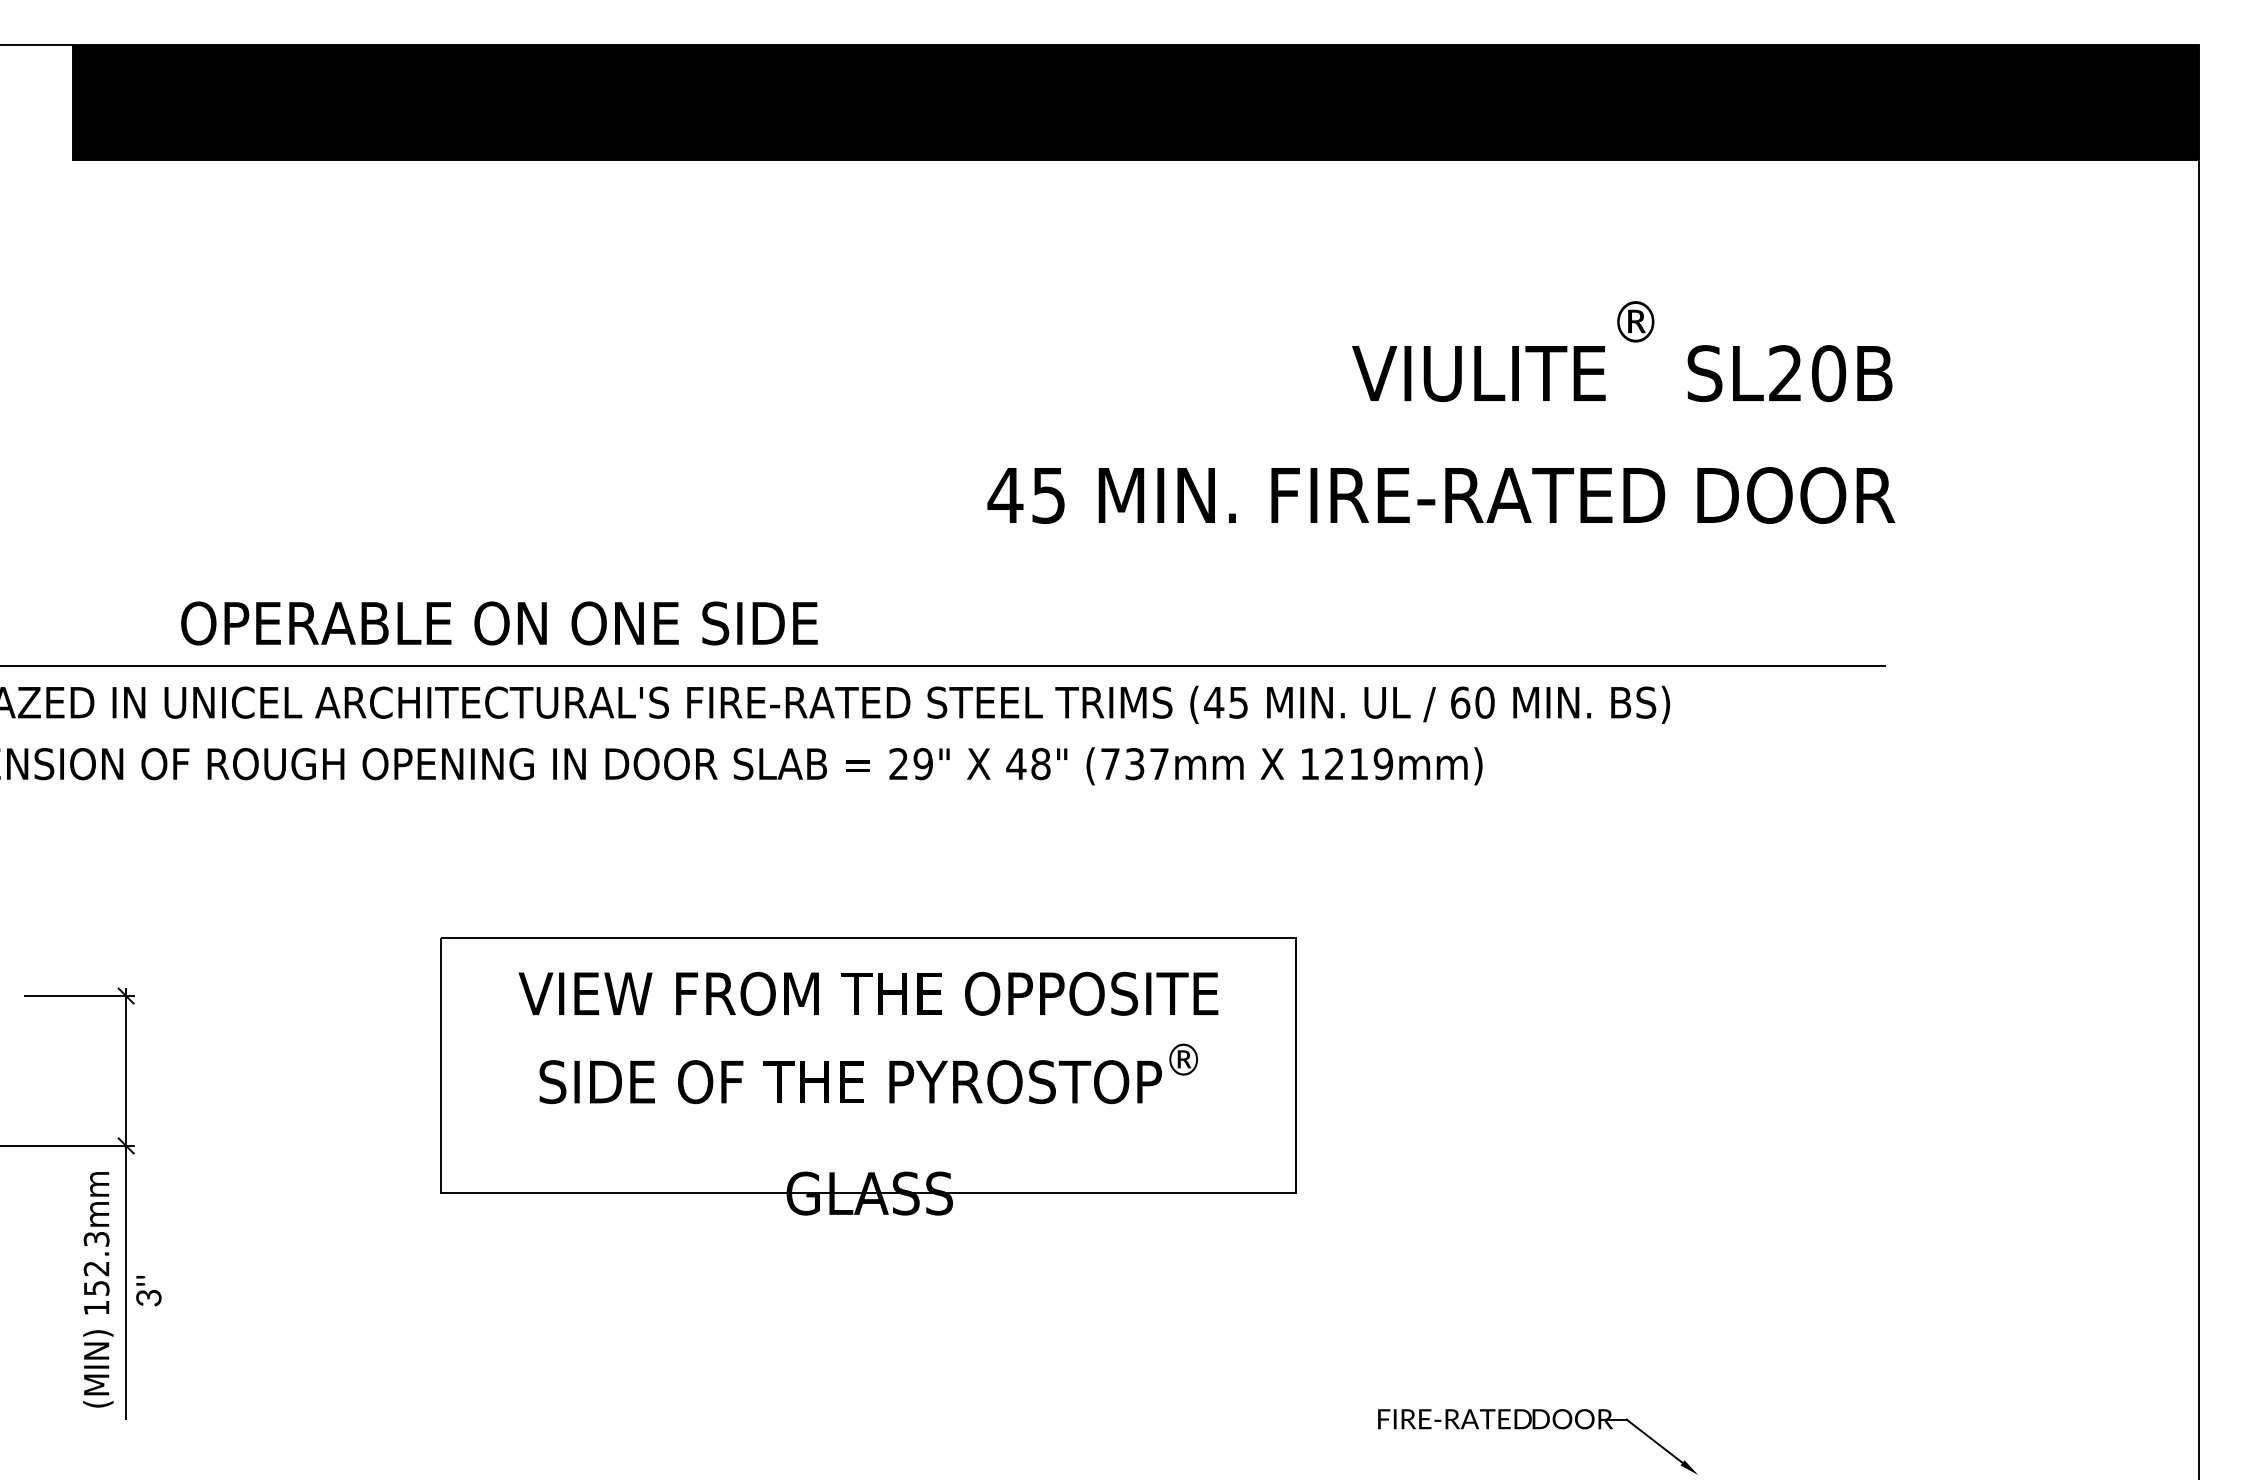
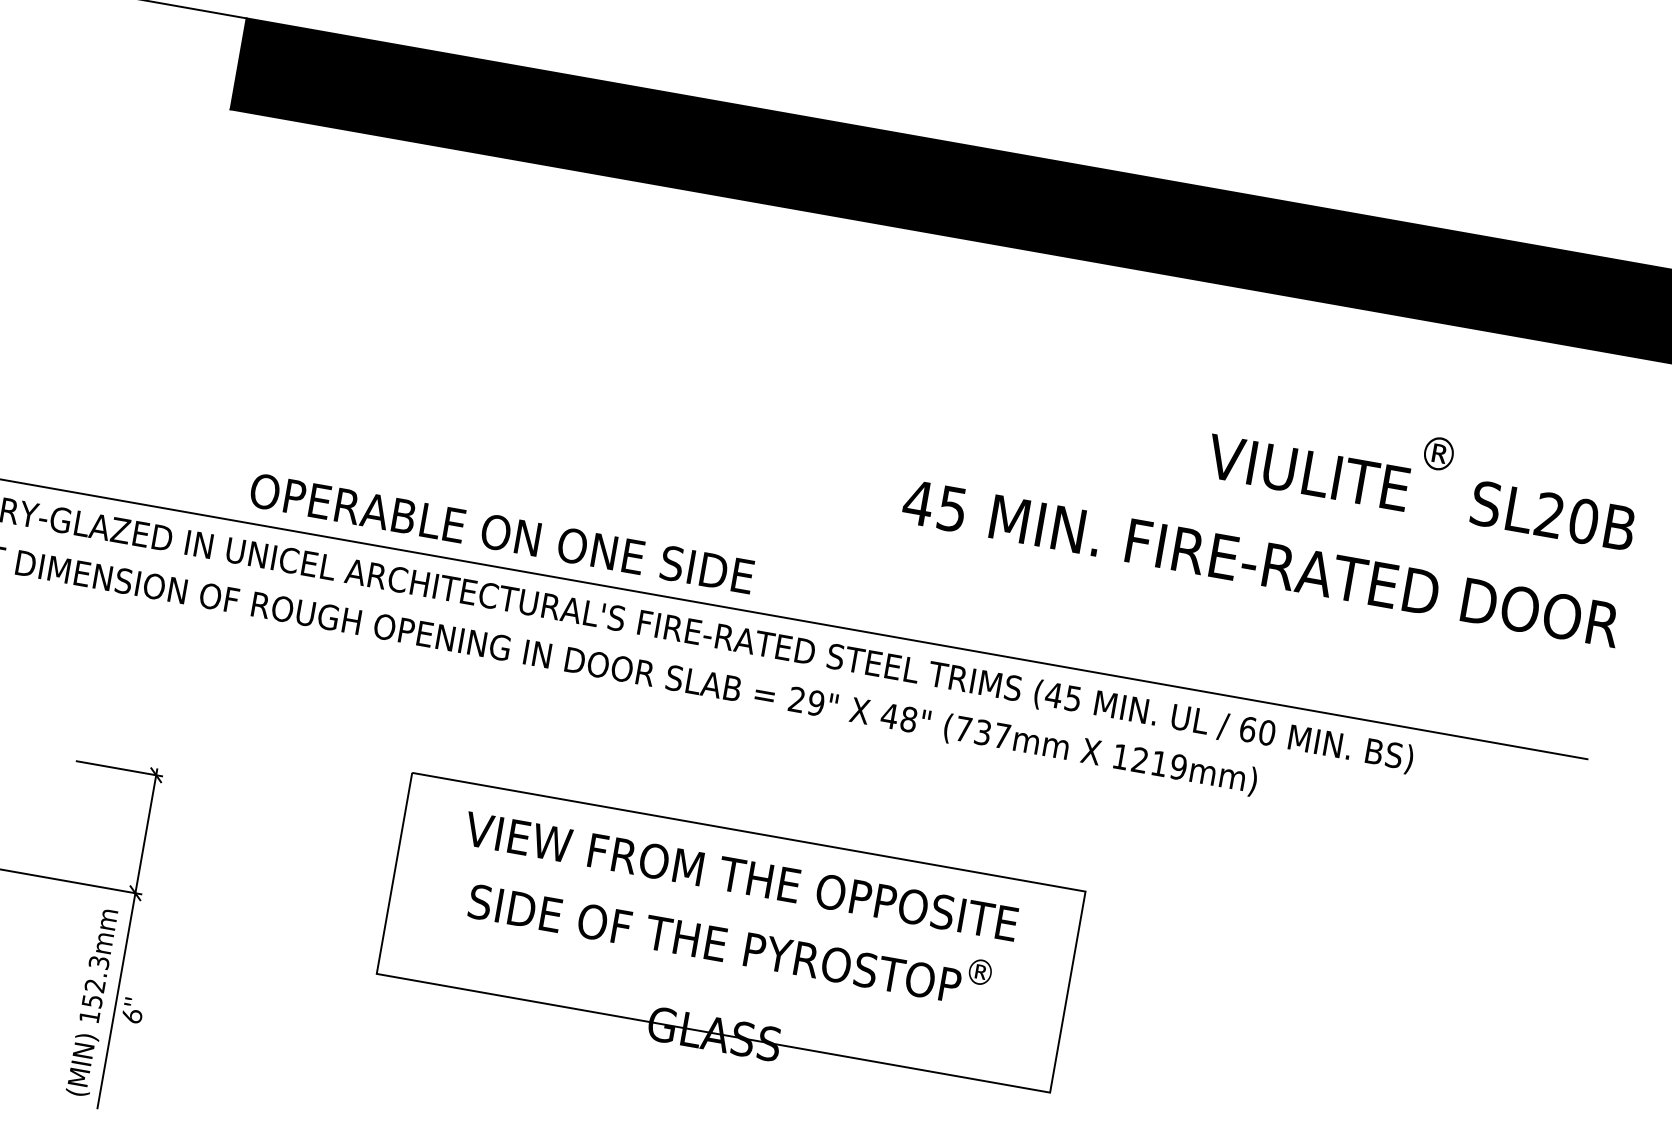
text: (148, 1297) -> (131, 1015), 3''\f] -> 6''\f]

